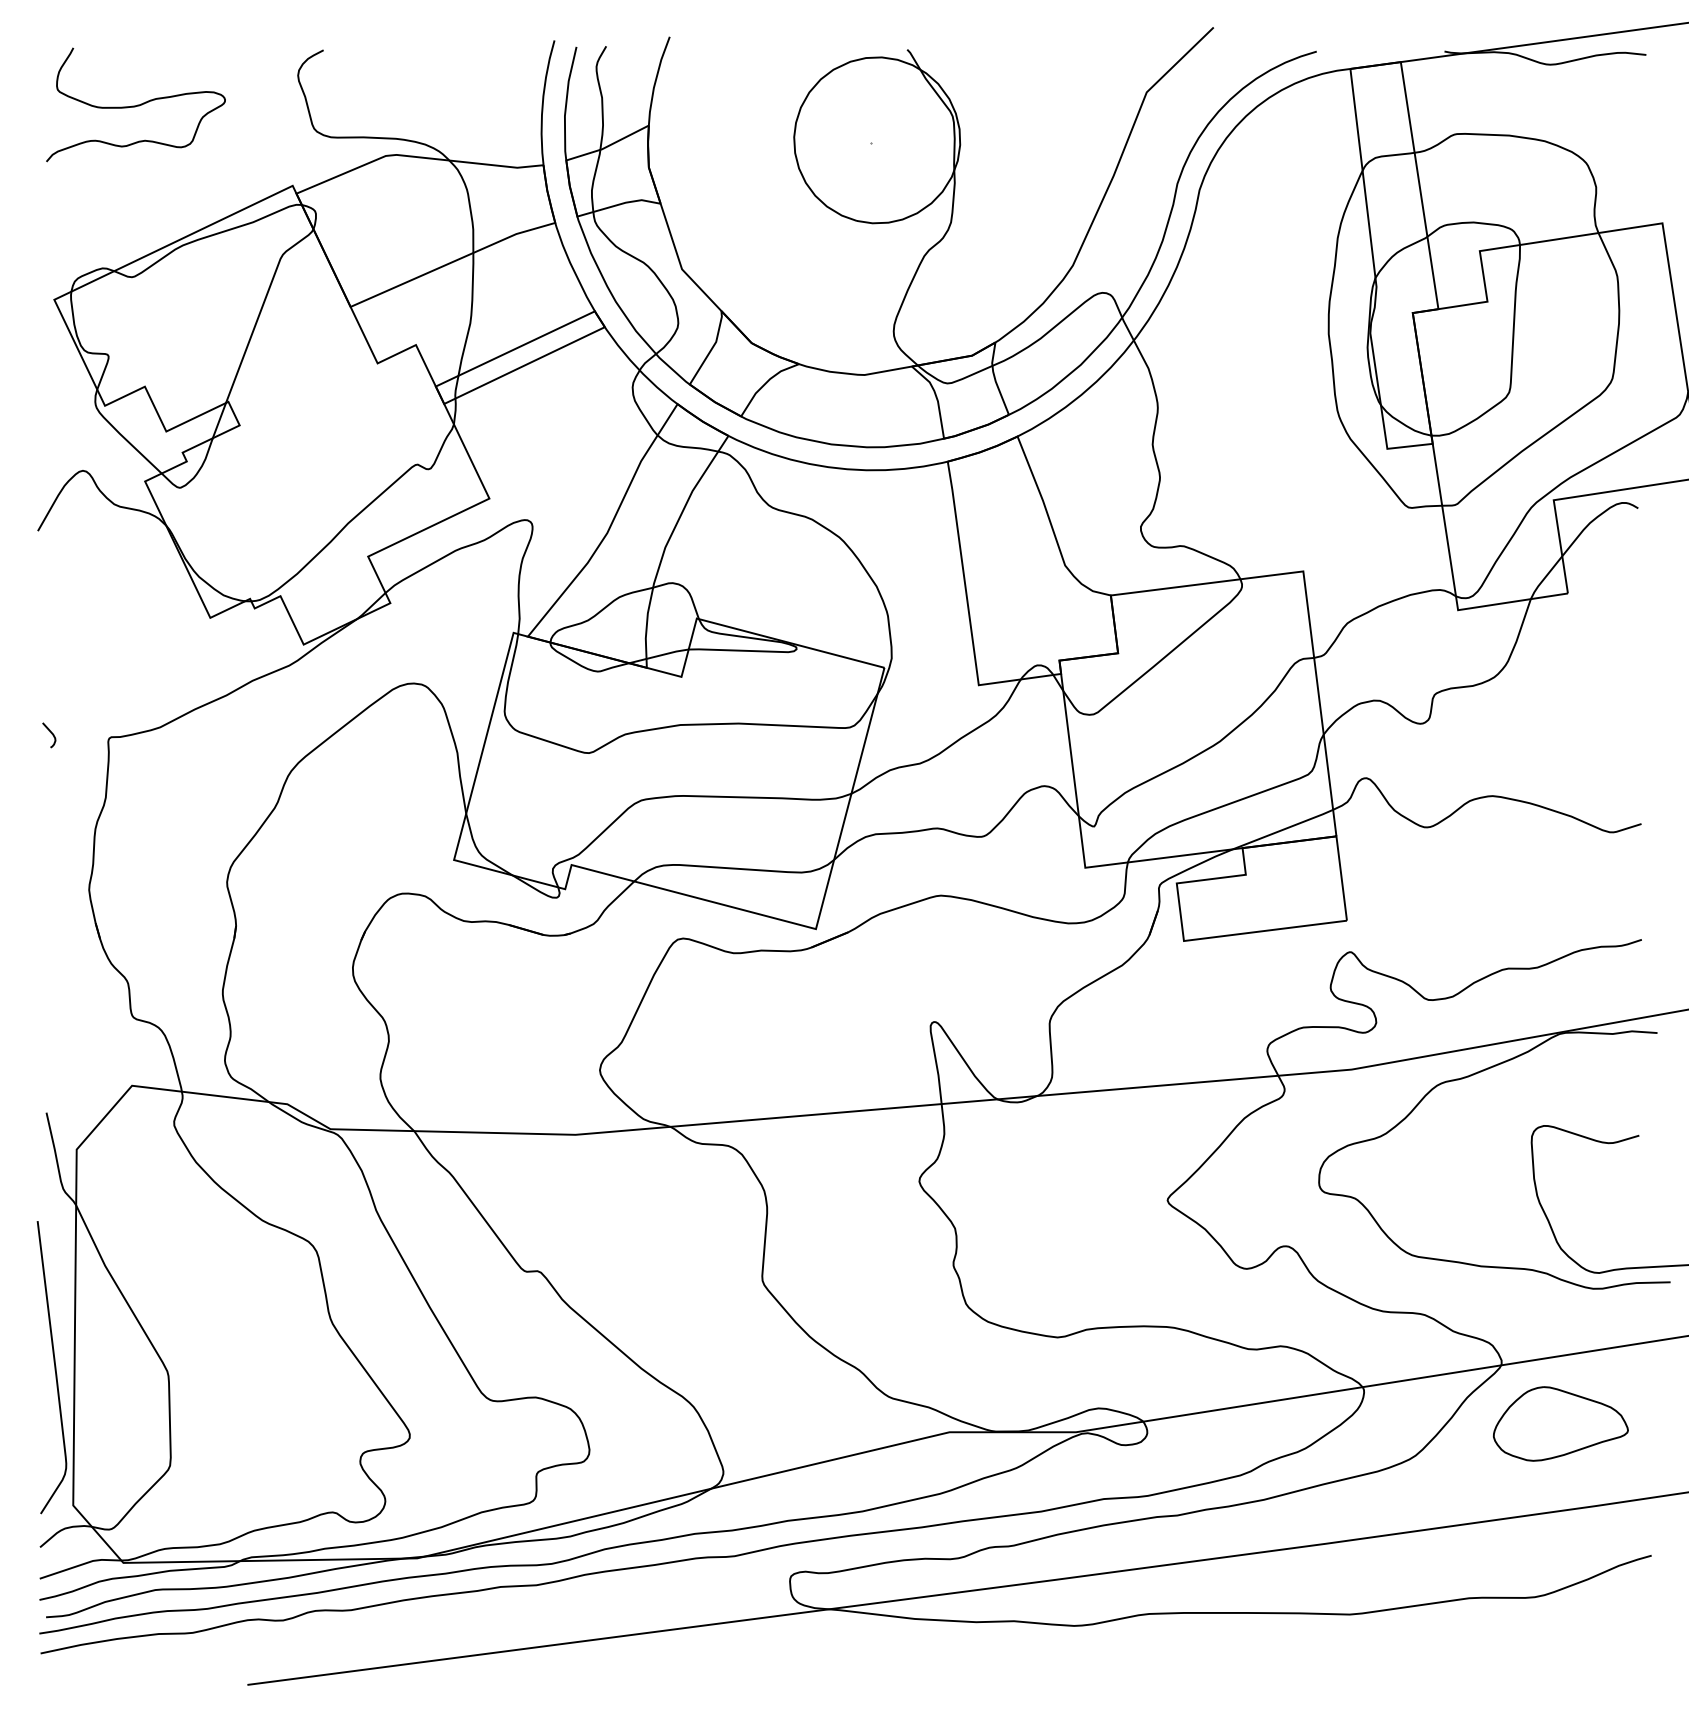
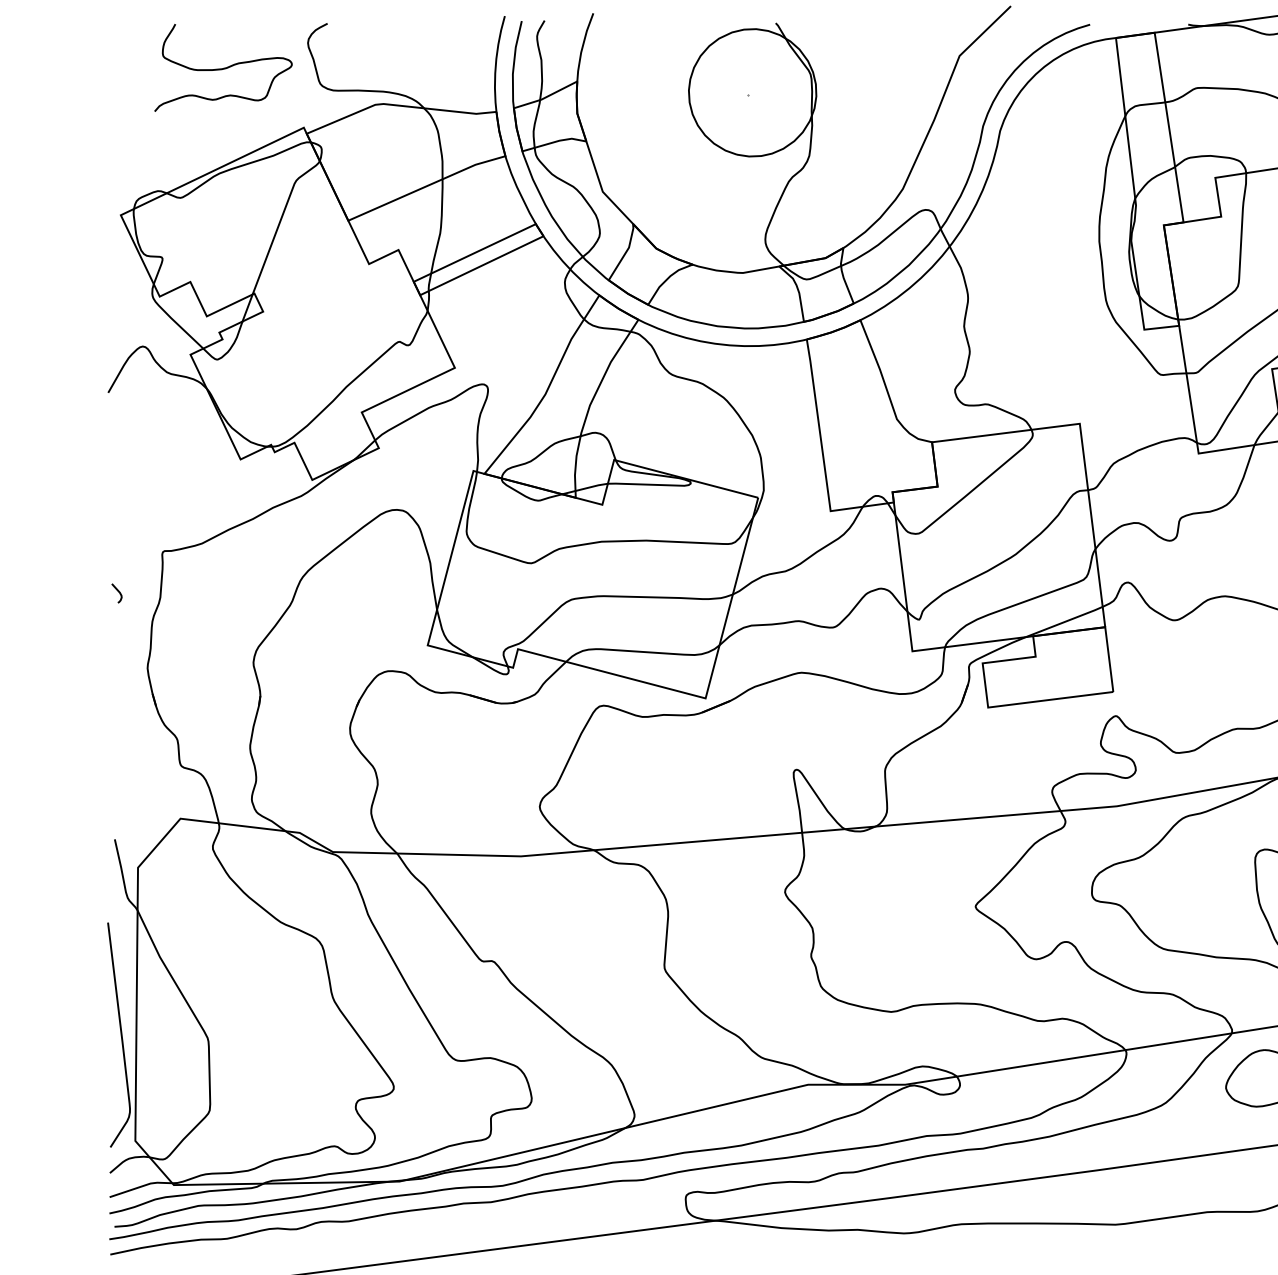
curve: (135, 105) -> (223, 68), moved
curve: (50, 733) -> (117, 592), moved

